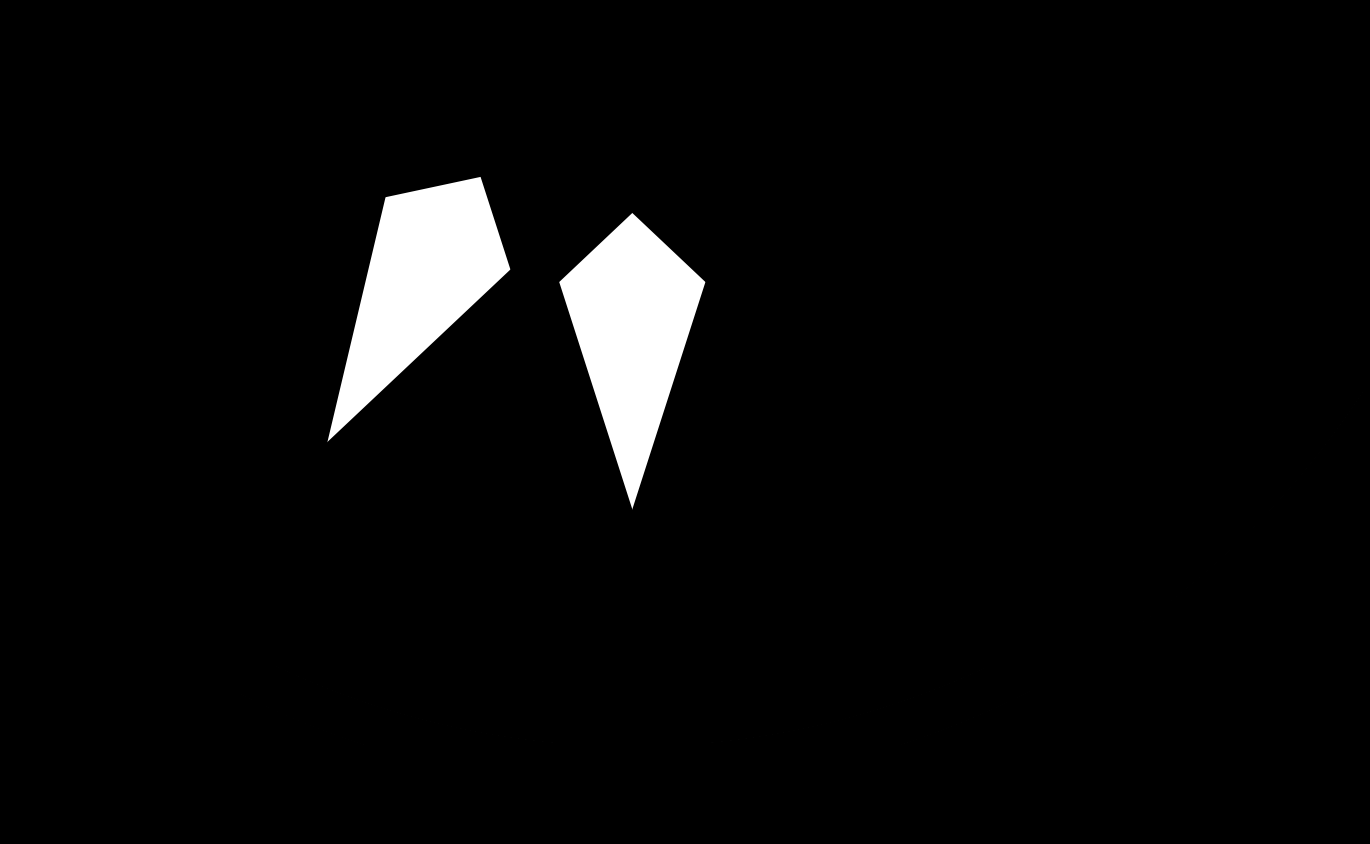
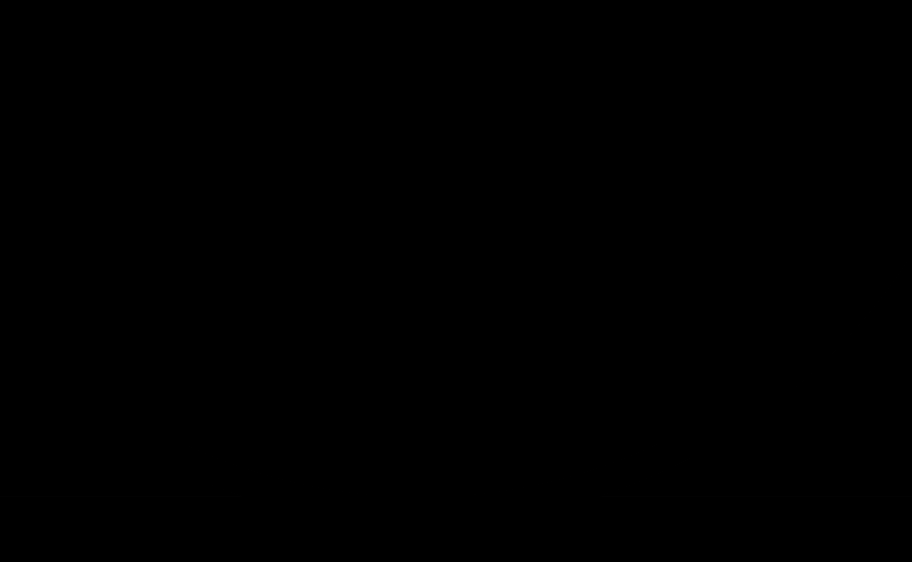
fill: (418, 310) -> (278, 206), added
fill: (631, 361) -> (420, 240), added

